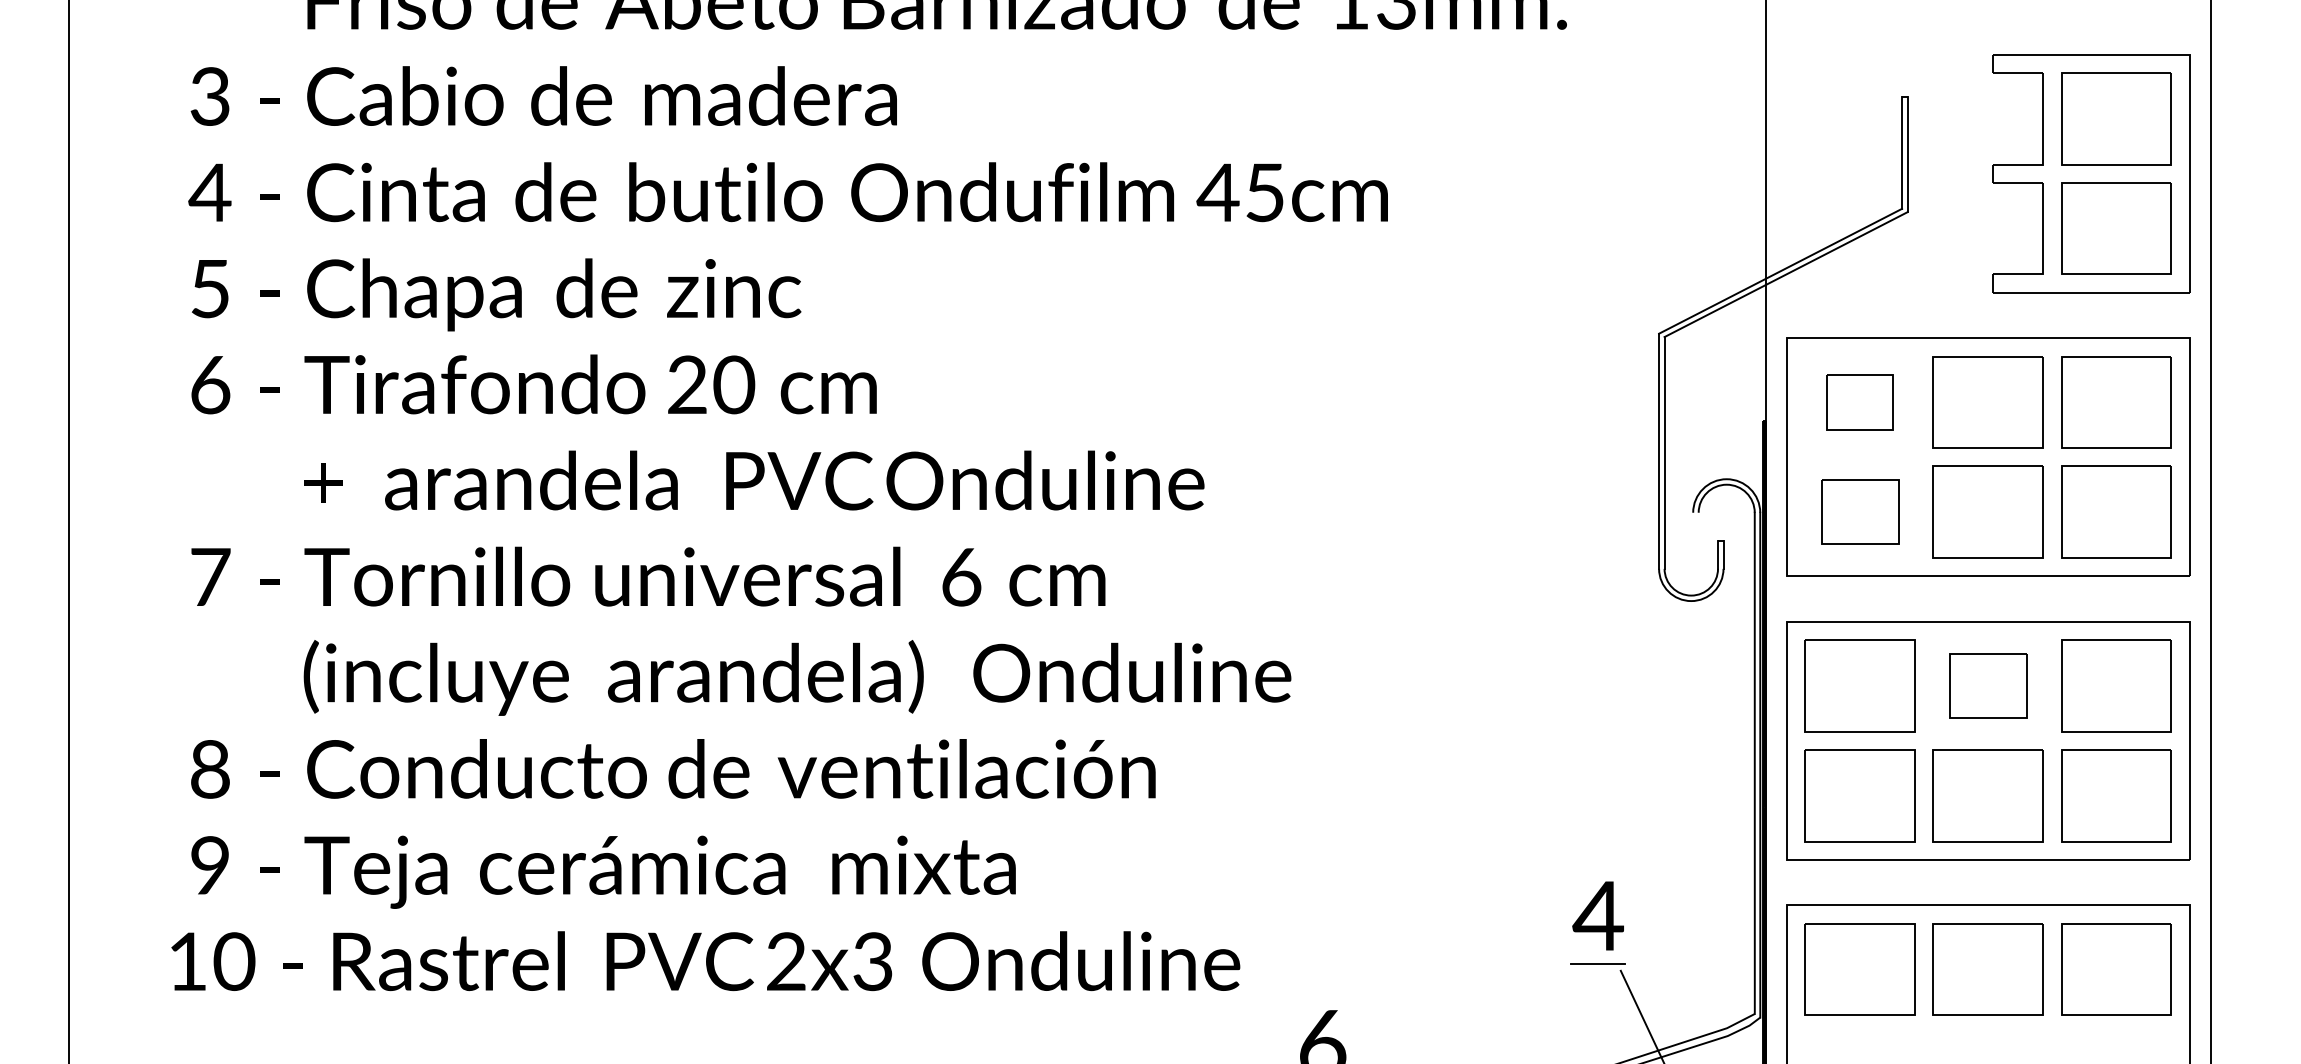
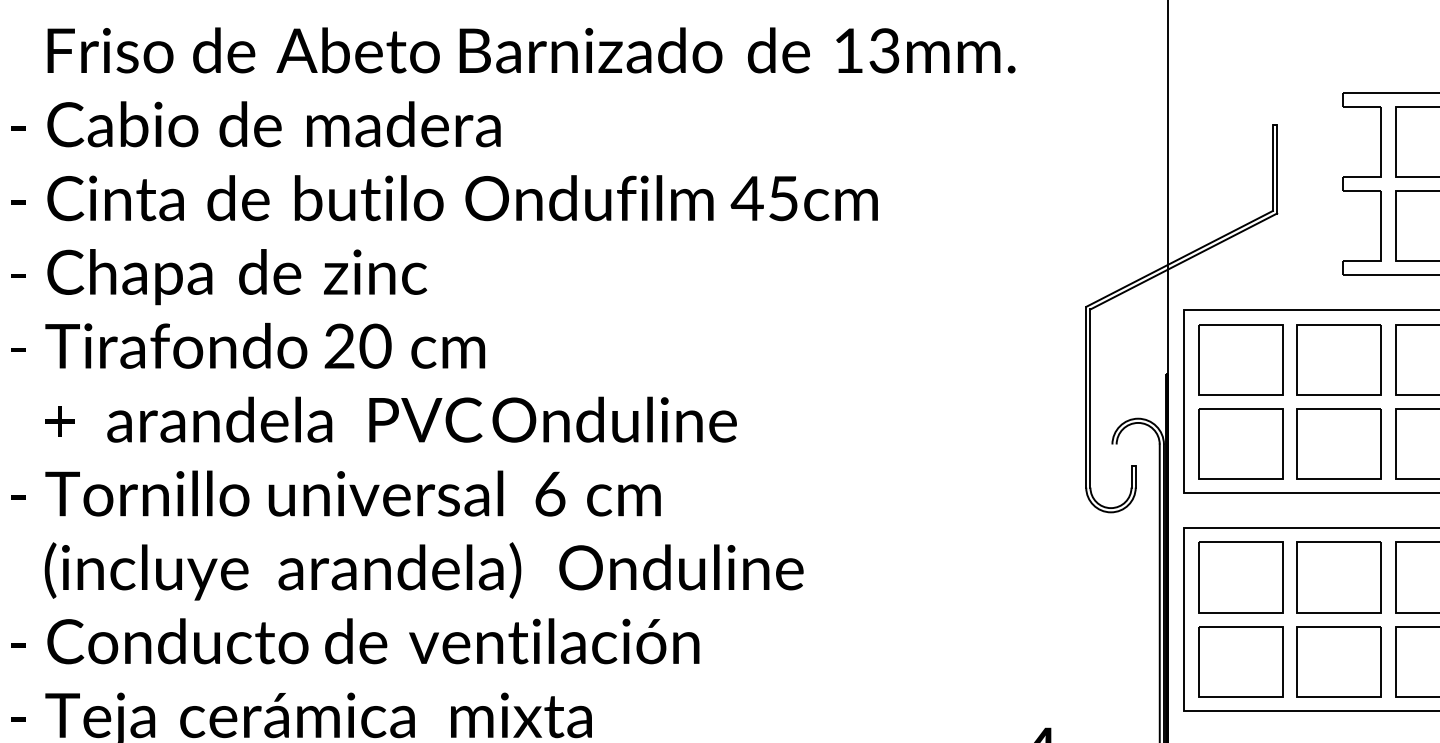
part: (1859, 402) -> (1240, 359), size x1.67
part: (1859, 511) -> (1240, 443), size x1.43
part: (1987, 685) -> (1338, 577), size x1.43

